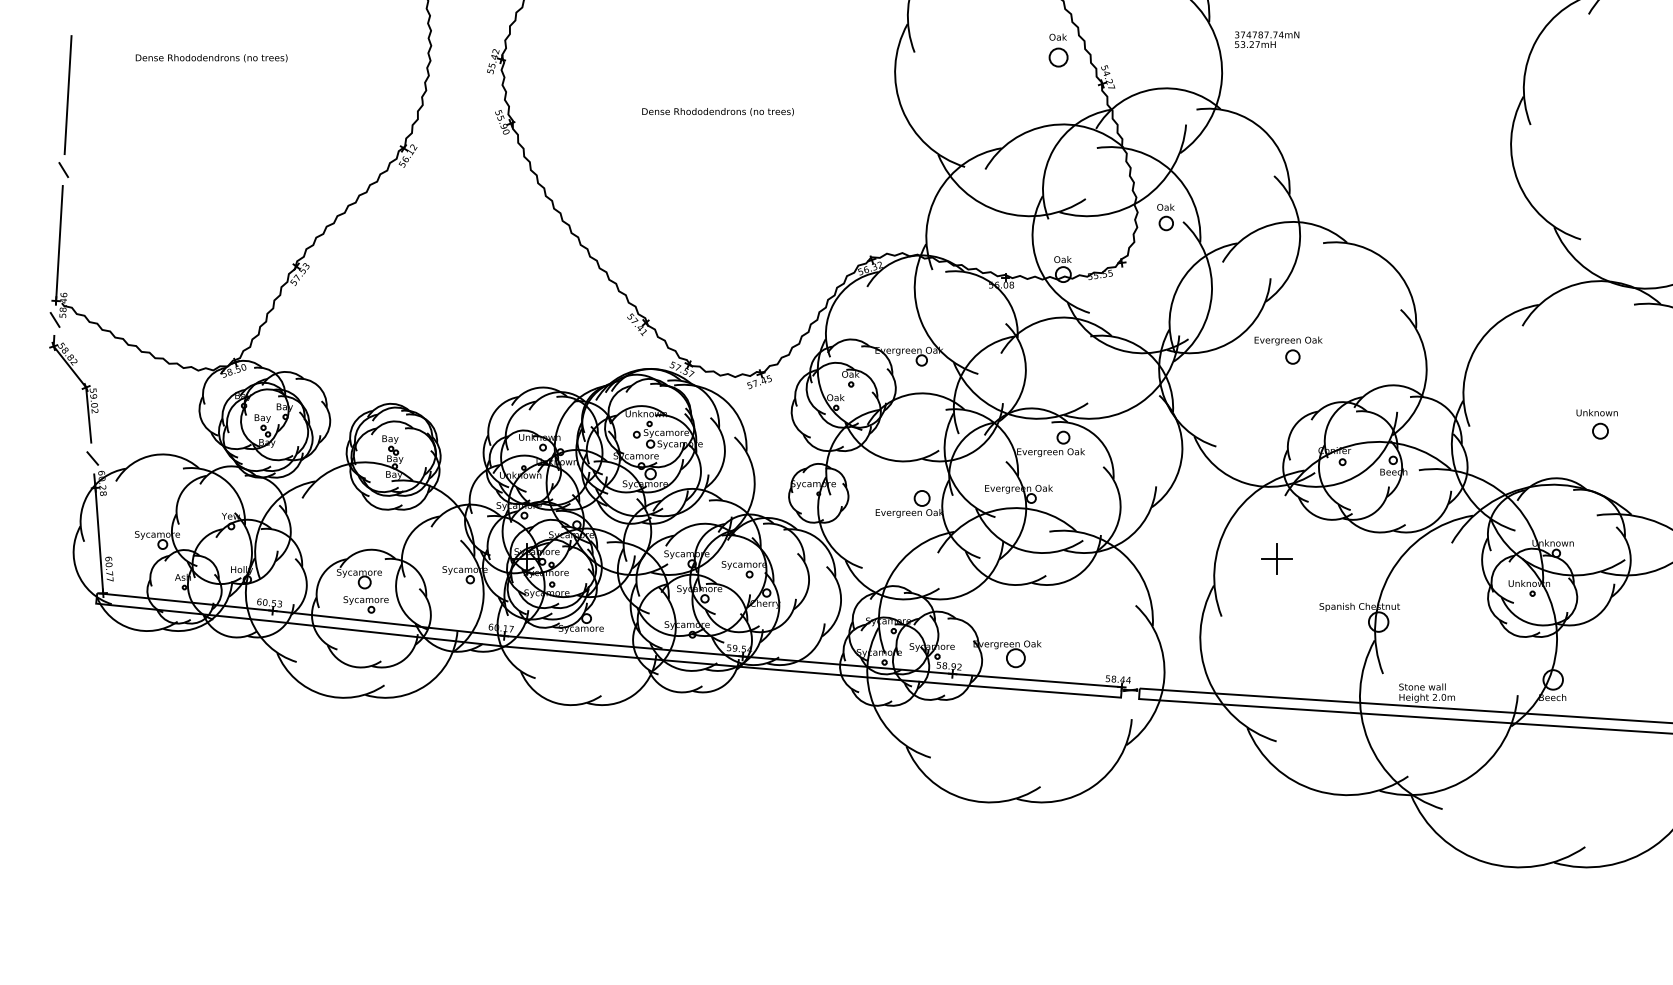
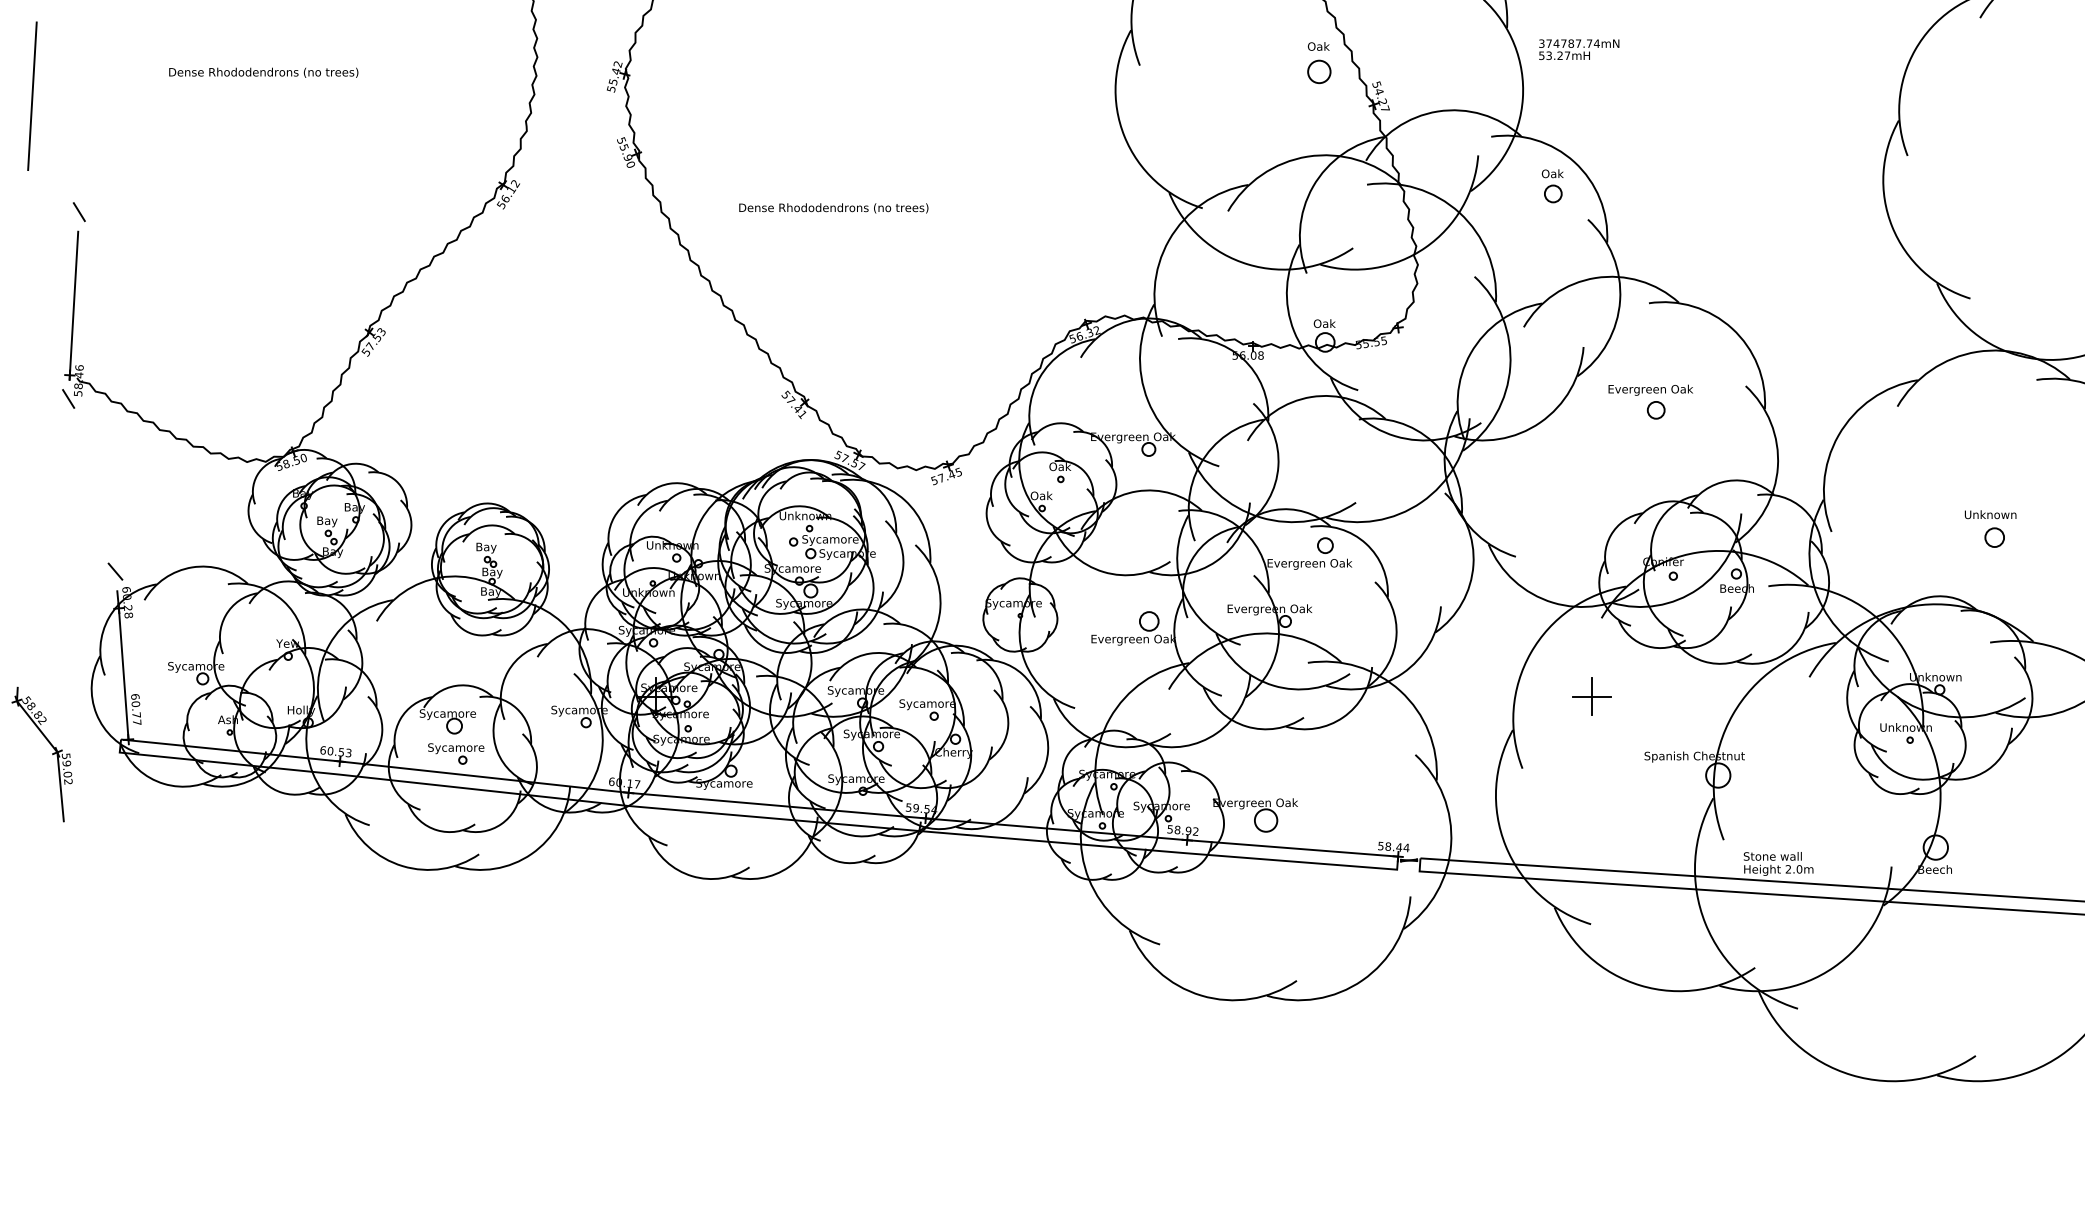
line: (67, 94) -> (31, 95), moved
text: (717, 112) -> (833, 208), moved
part: (1165, 217) -> (1552, 186), moved
part: (1288, 350) -> (1650, 402), moved
part: (81, 388) -> (51, 753), moved

